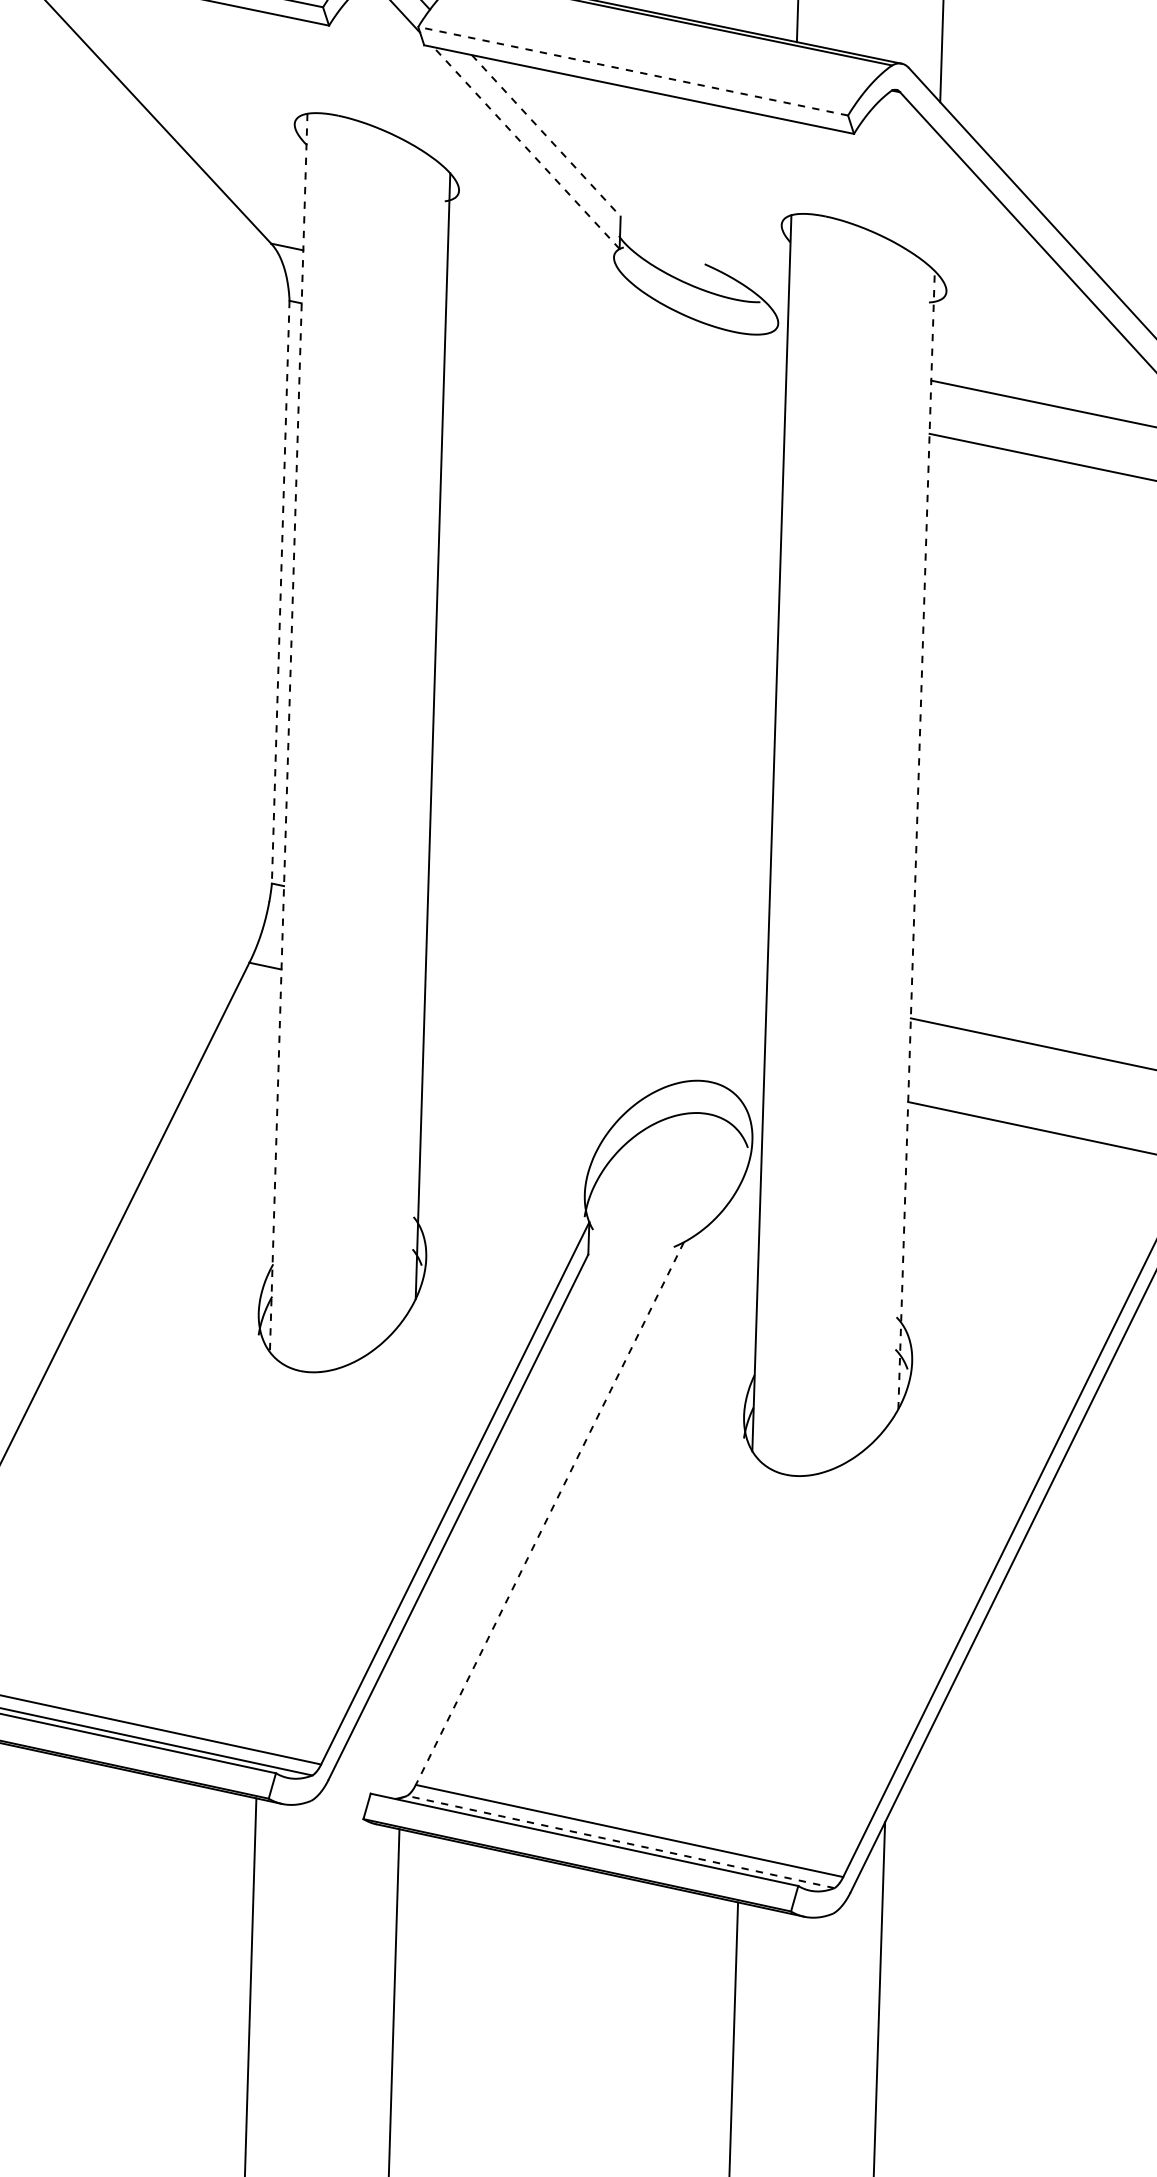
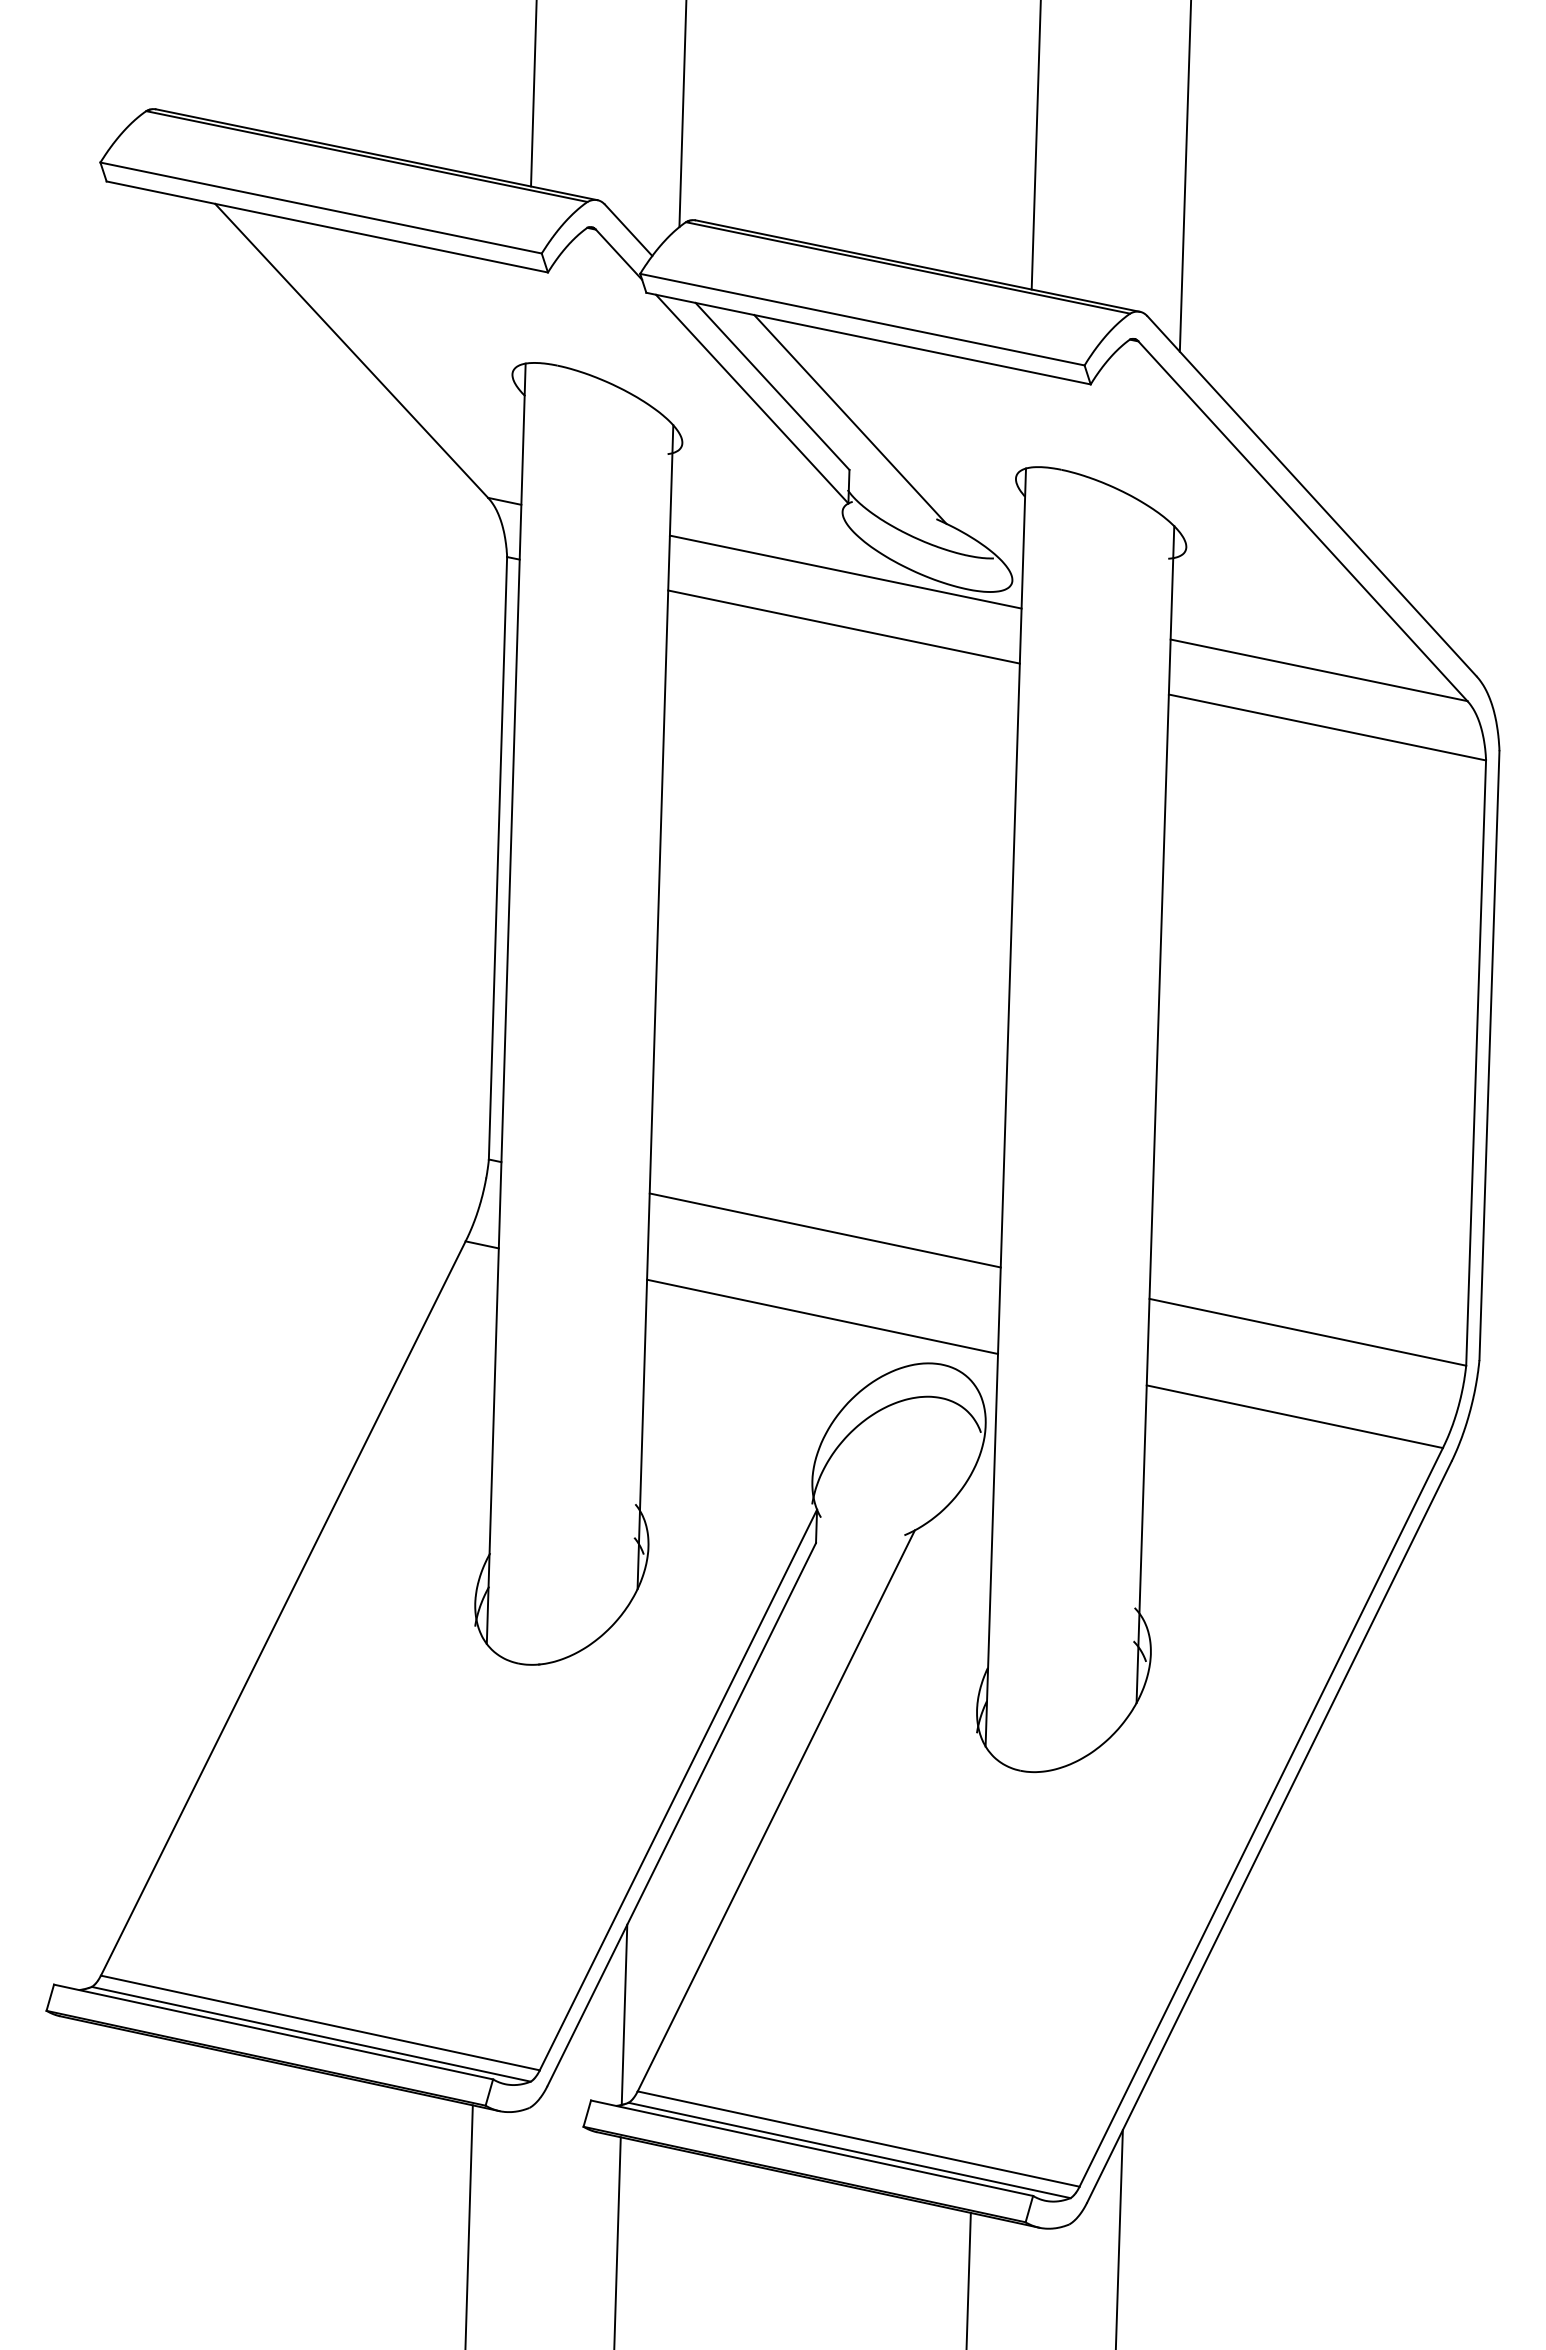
line: (633, 71) -> (862, 319), dashed -> solid
line: (546, 135) -> (772, 386), dashed -> solid
line: (526, 148) -> (752, 399), dashed -> solid
line: (621, 167) -> (850, 419), added
line: (616, 314) -> (845, 571), added
line: (614, 368) -> (843, 626), added
line: (280, 592) -> (497, 858), dashed -> solid
line: (288, 733) -> (506, 1004), dashed -> solid
line: (916, 840) -> (1155, 1114), dashed -> solid
line: (596, 952) -> (824, 1230), added
line: (594, 1035) -> (822, 1316), added
line: (550, 1513) -> (776, 1810), dashed -> solid
line: (403, 1710) -> (624, 2014), added
line: (620, 1842) -> (849, 2150), dashed -> solid

